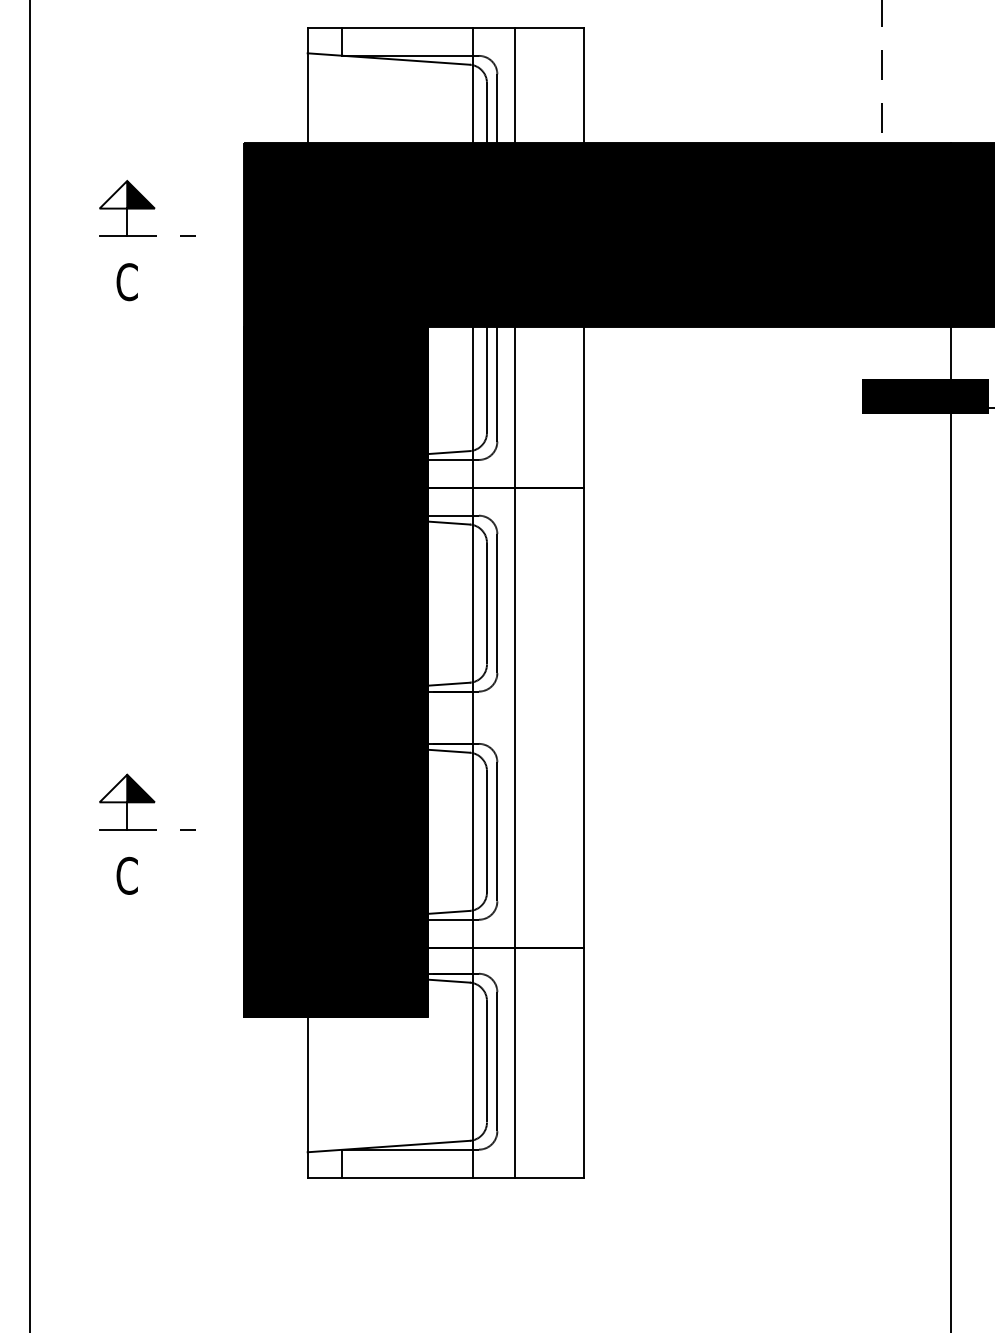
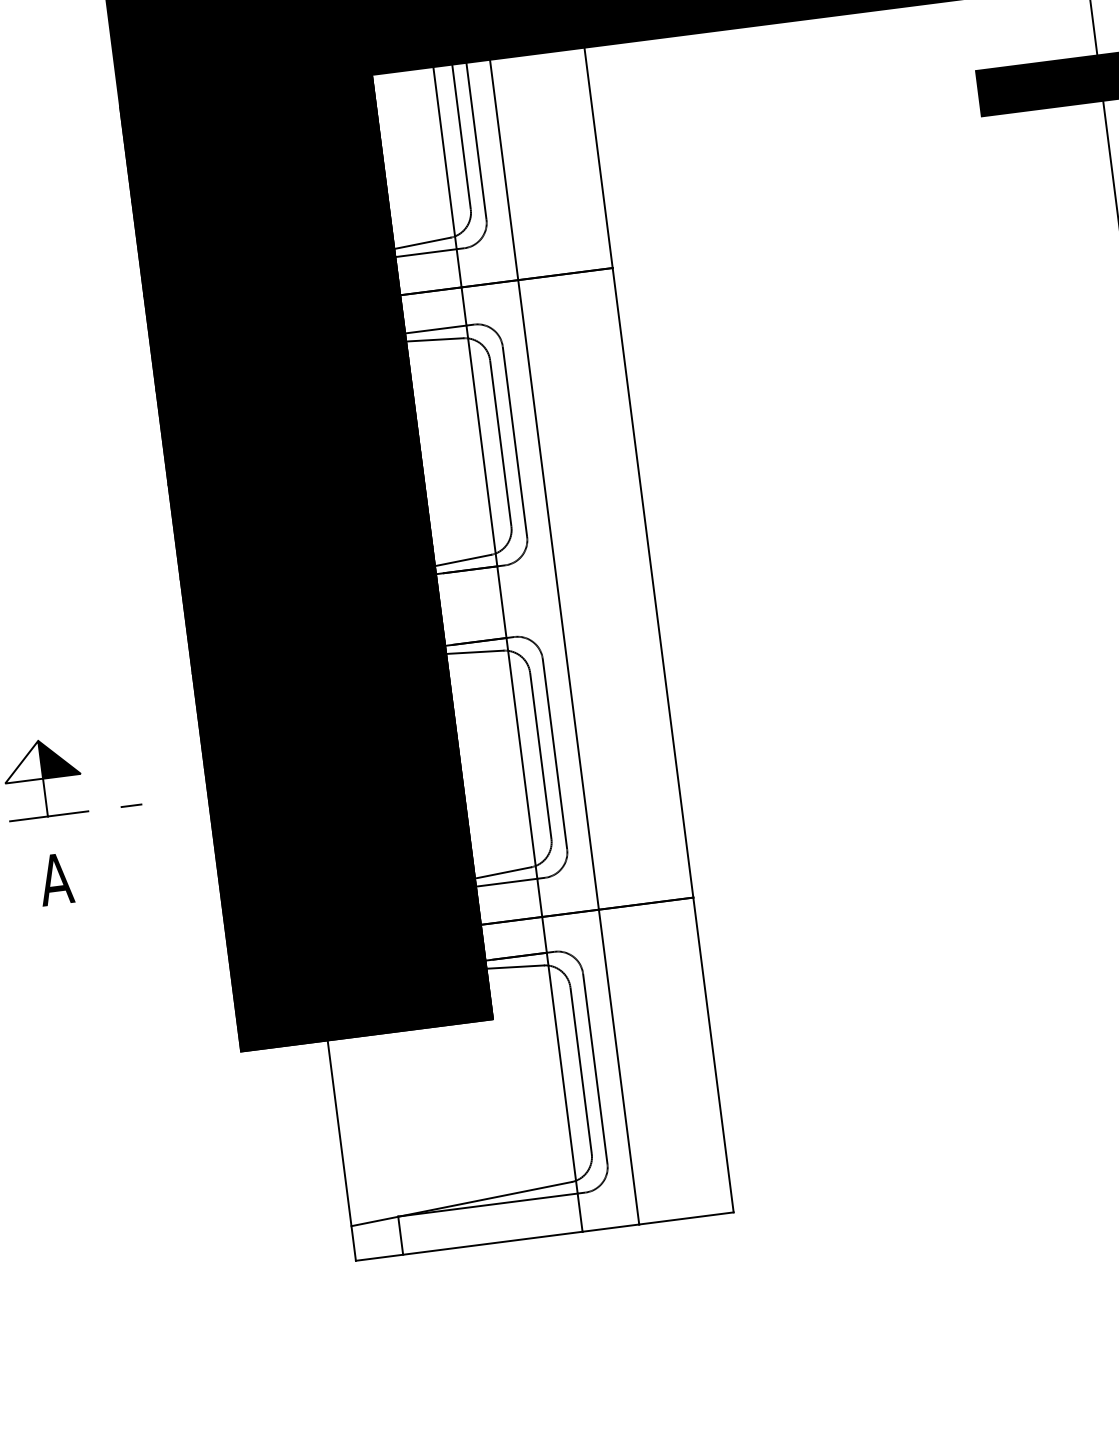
text: (127, 875) -> (56, 878), C -> A

